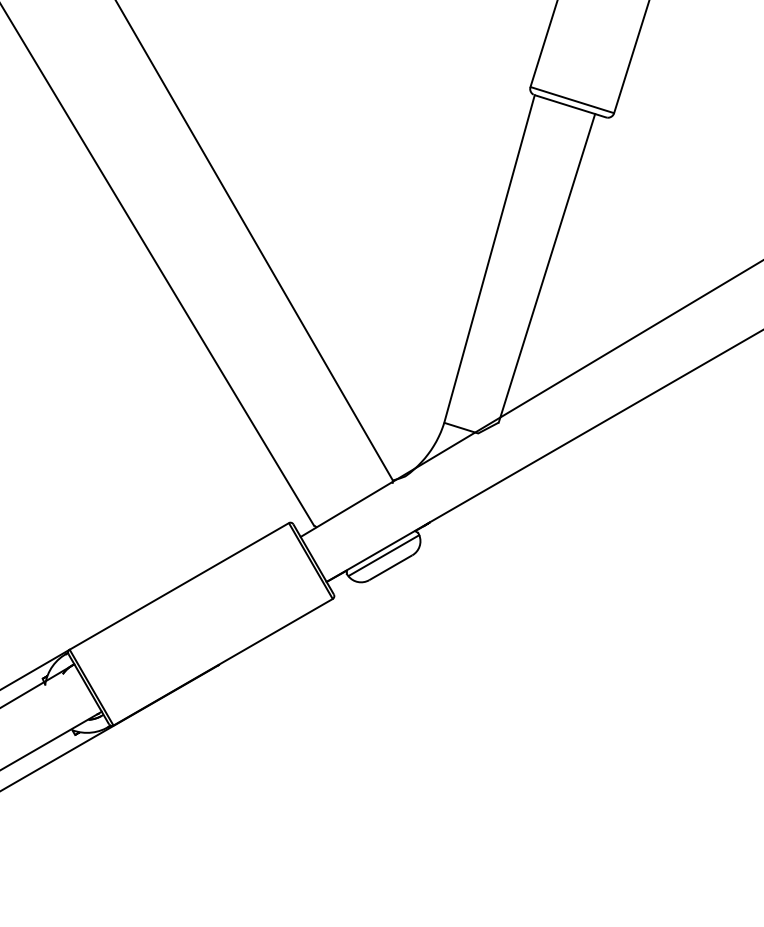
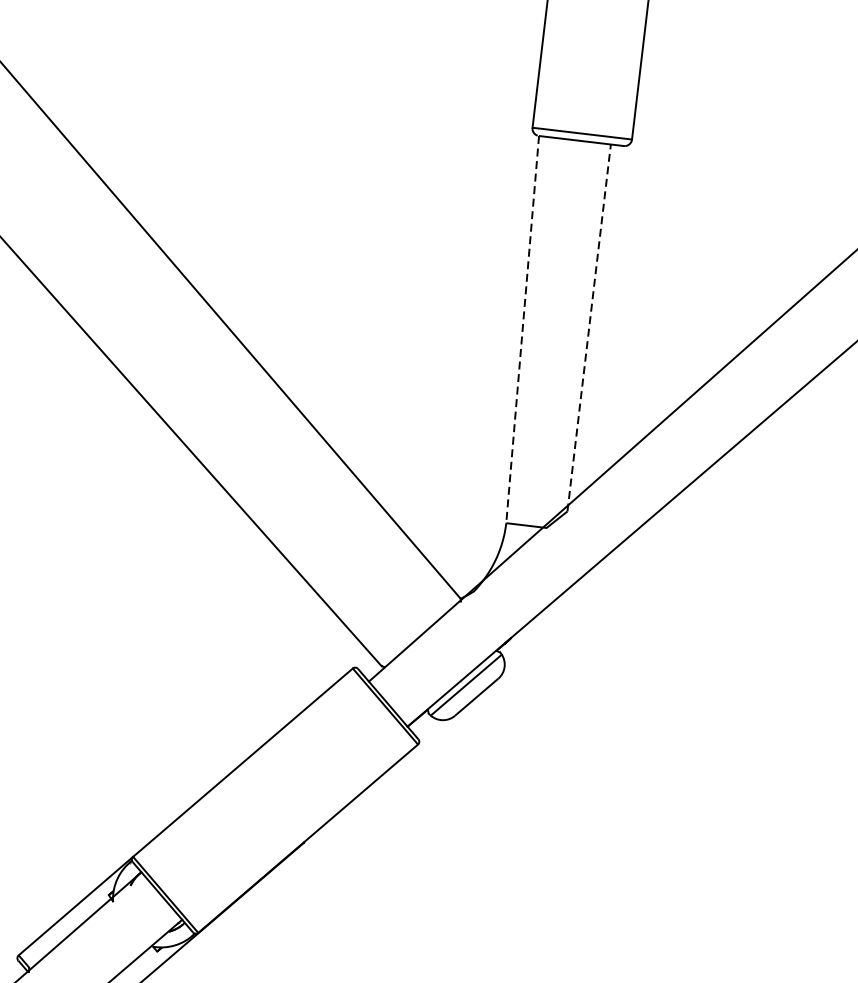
line: (489, 259) -> (522, 330), solid -> dashed
line: (546, 268) -> (588, 328), solid -> dashed

